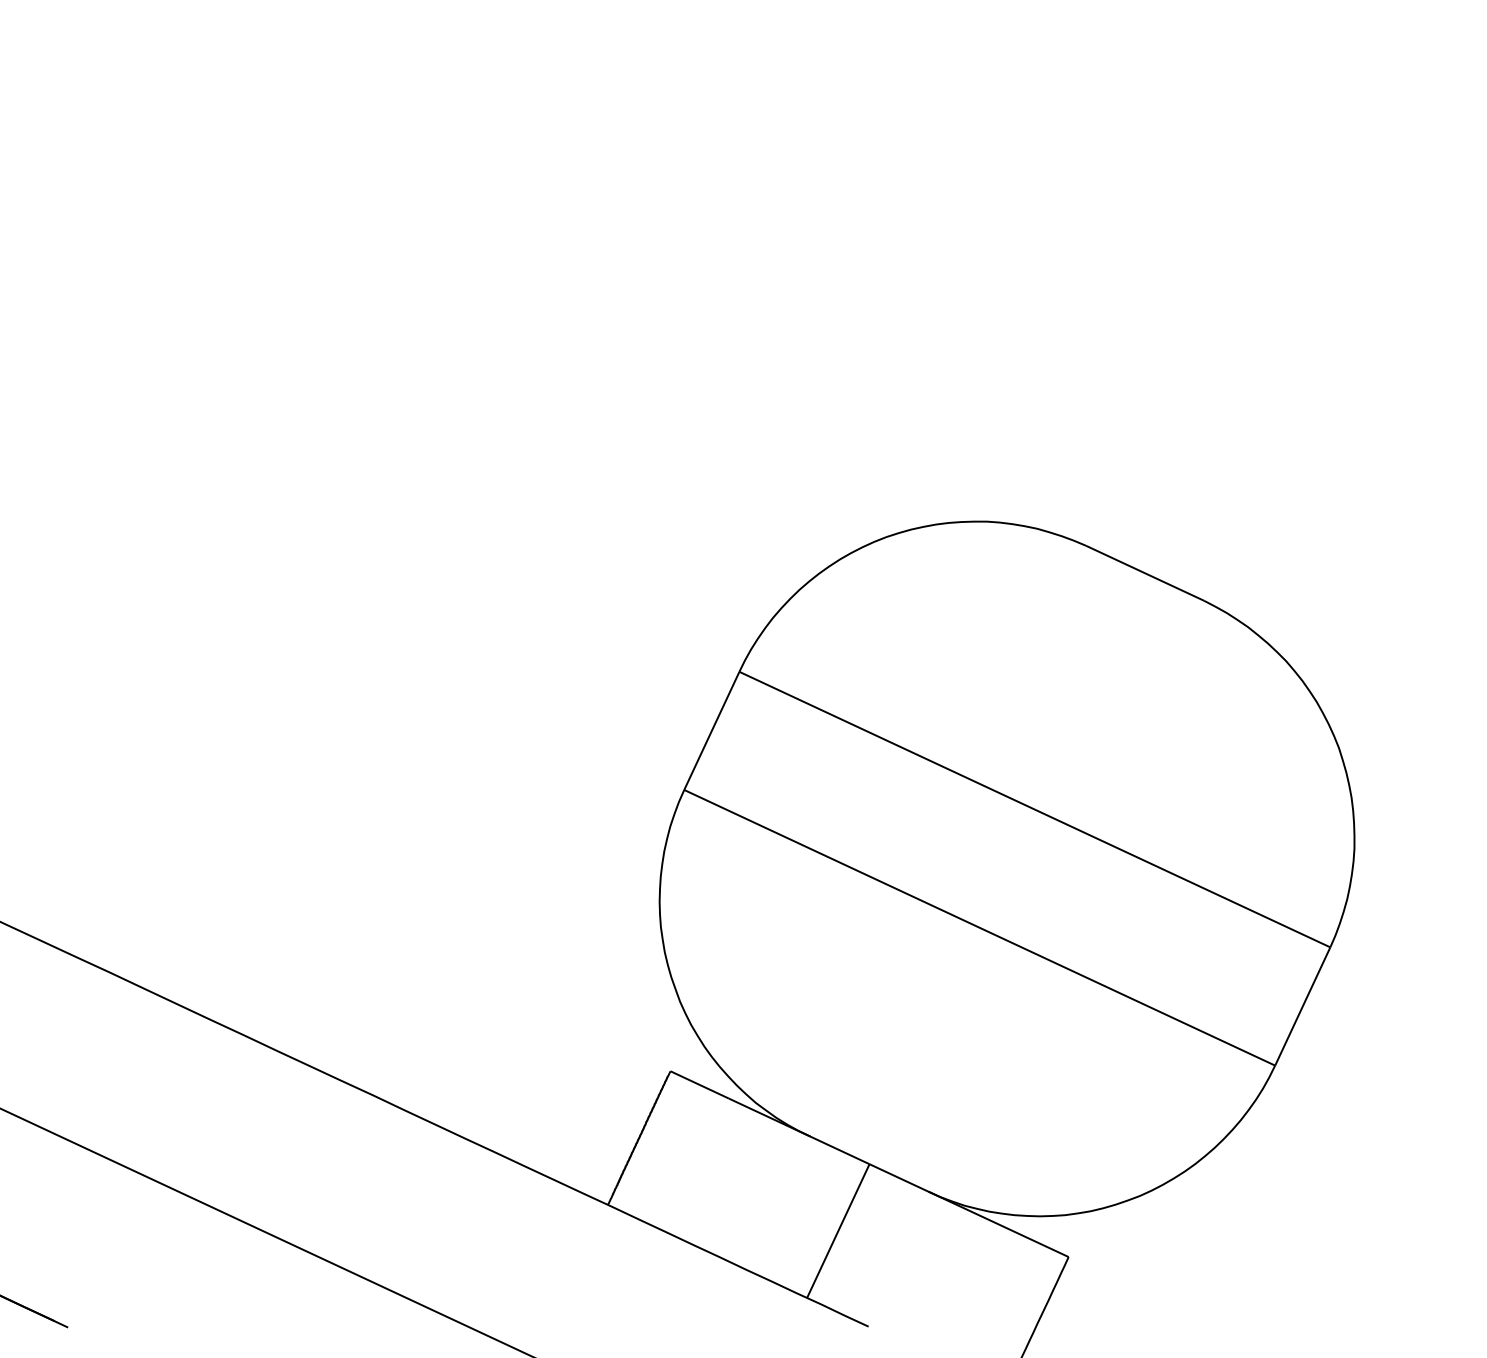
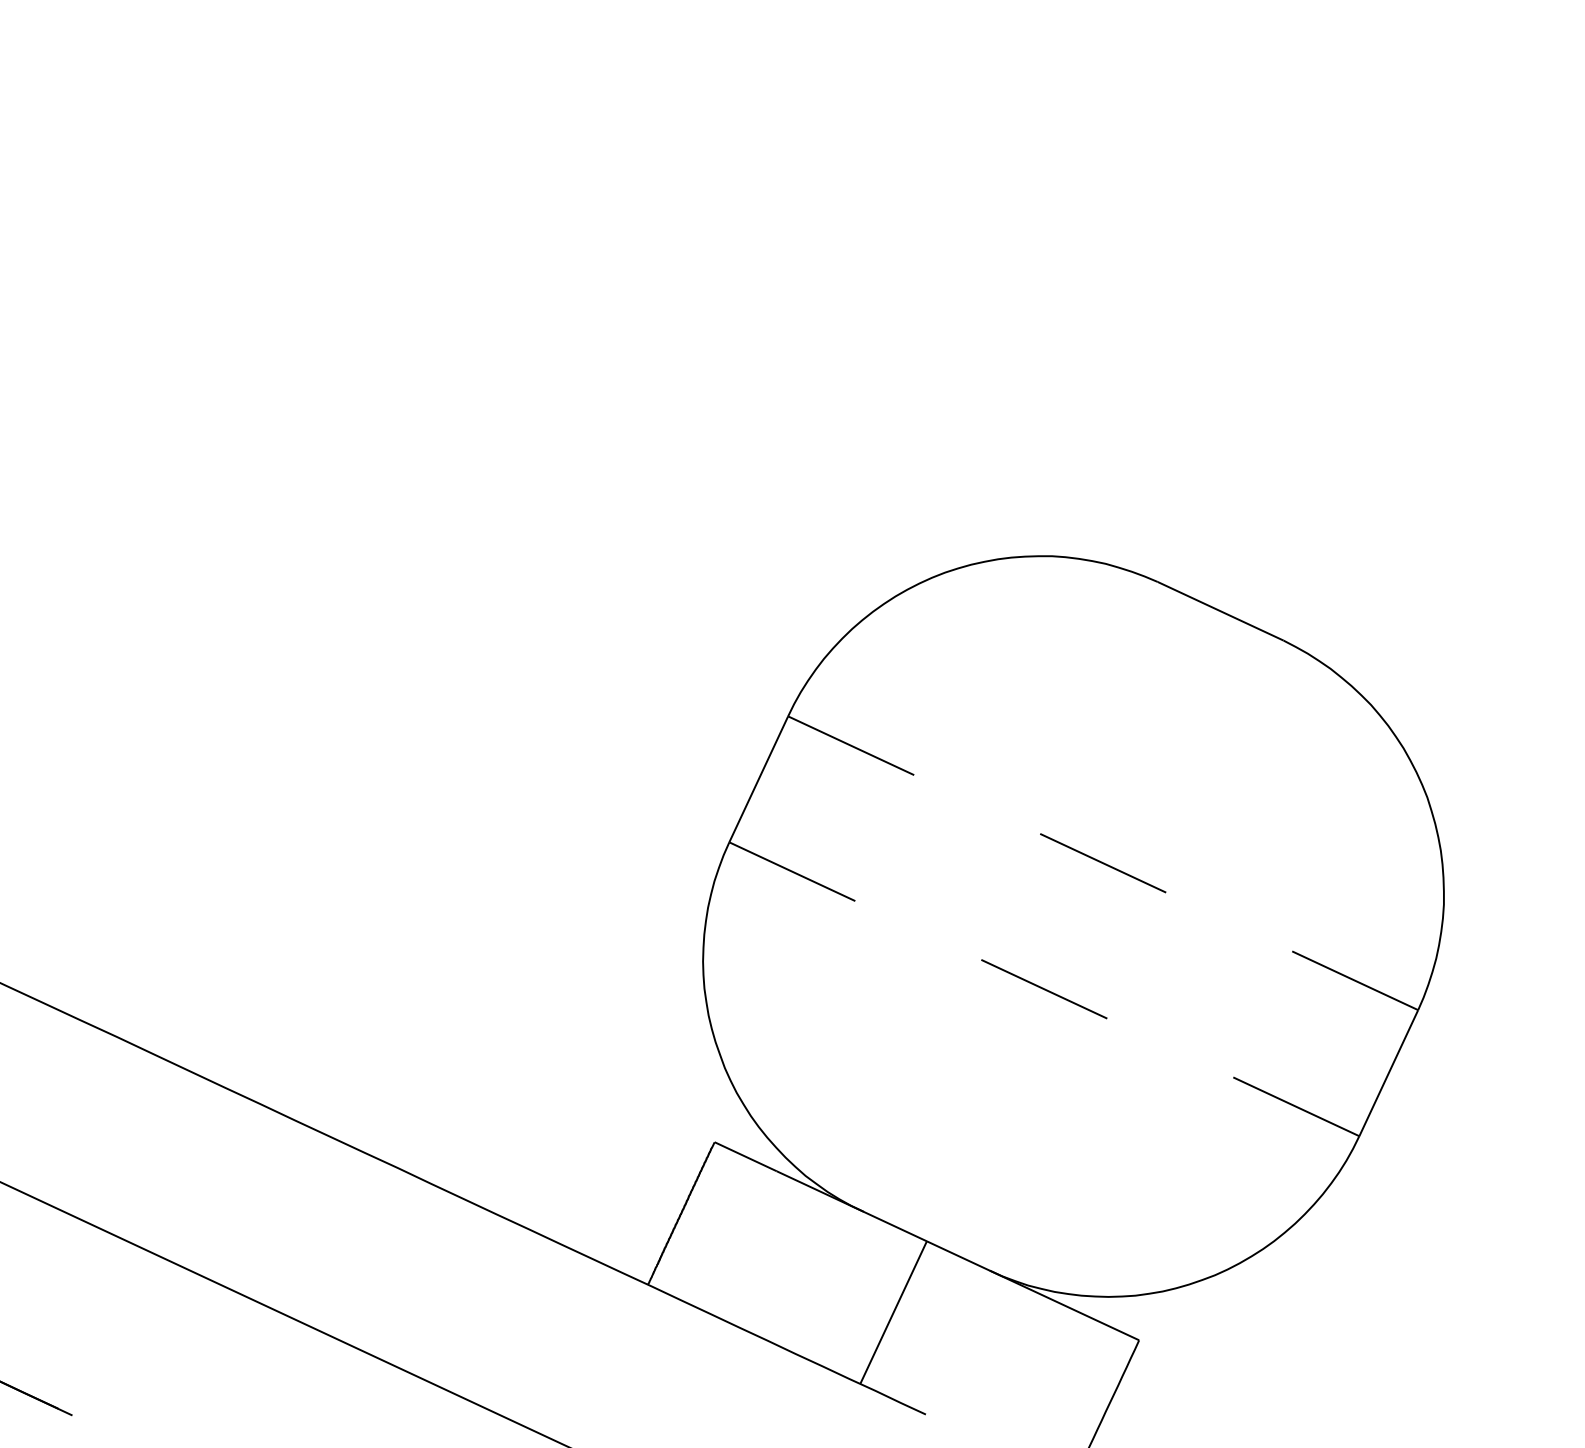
line: (1034, 809) -> (1102, 863), solid -> dashed
line: (980, 928) -> (1045, 990), solid -> dashed

